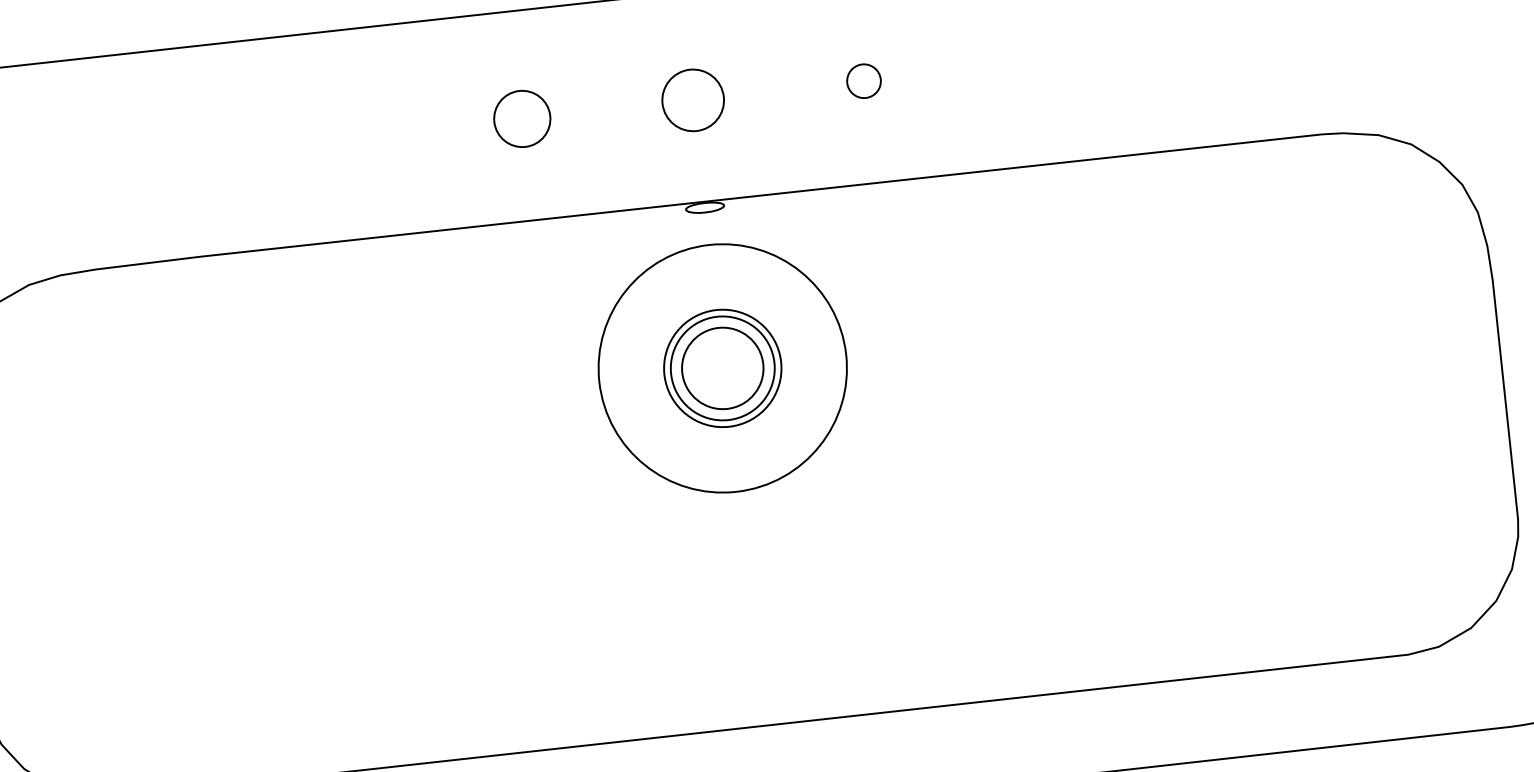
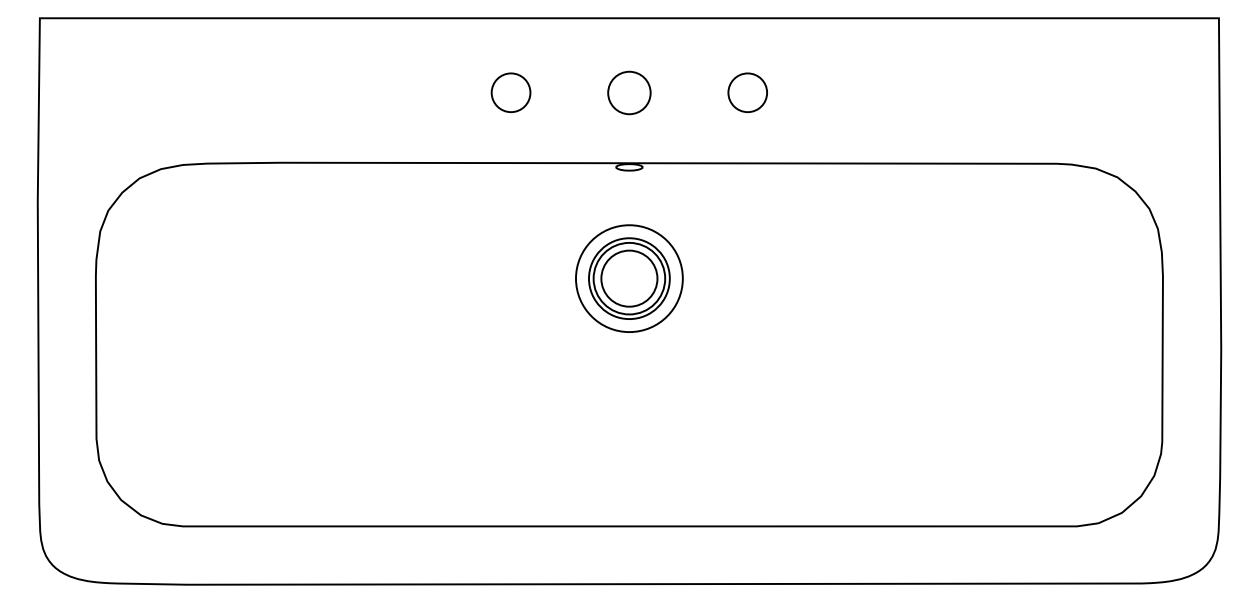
circle: (863, 80) -> (747, 92), size x1.67
circle: (721, 368) -> (628, 278), size x0.62

